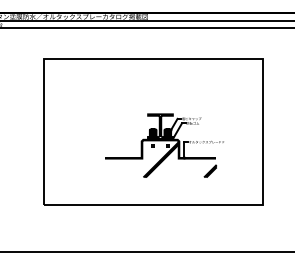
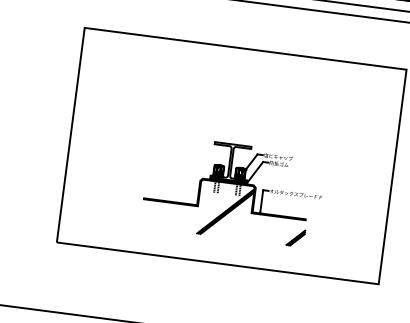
part: (164, 145) -> (233, 191), moved

